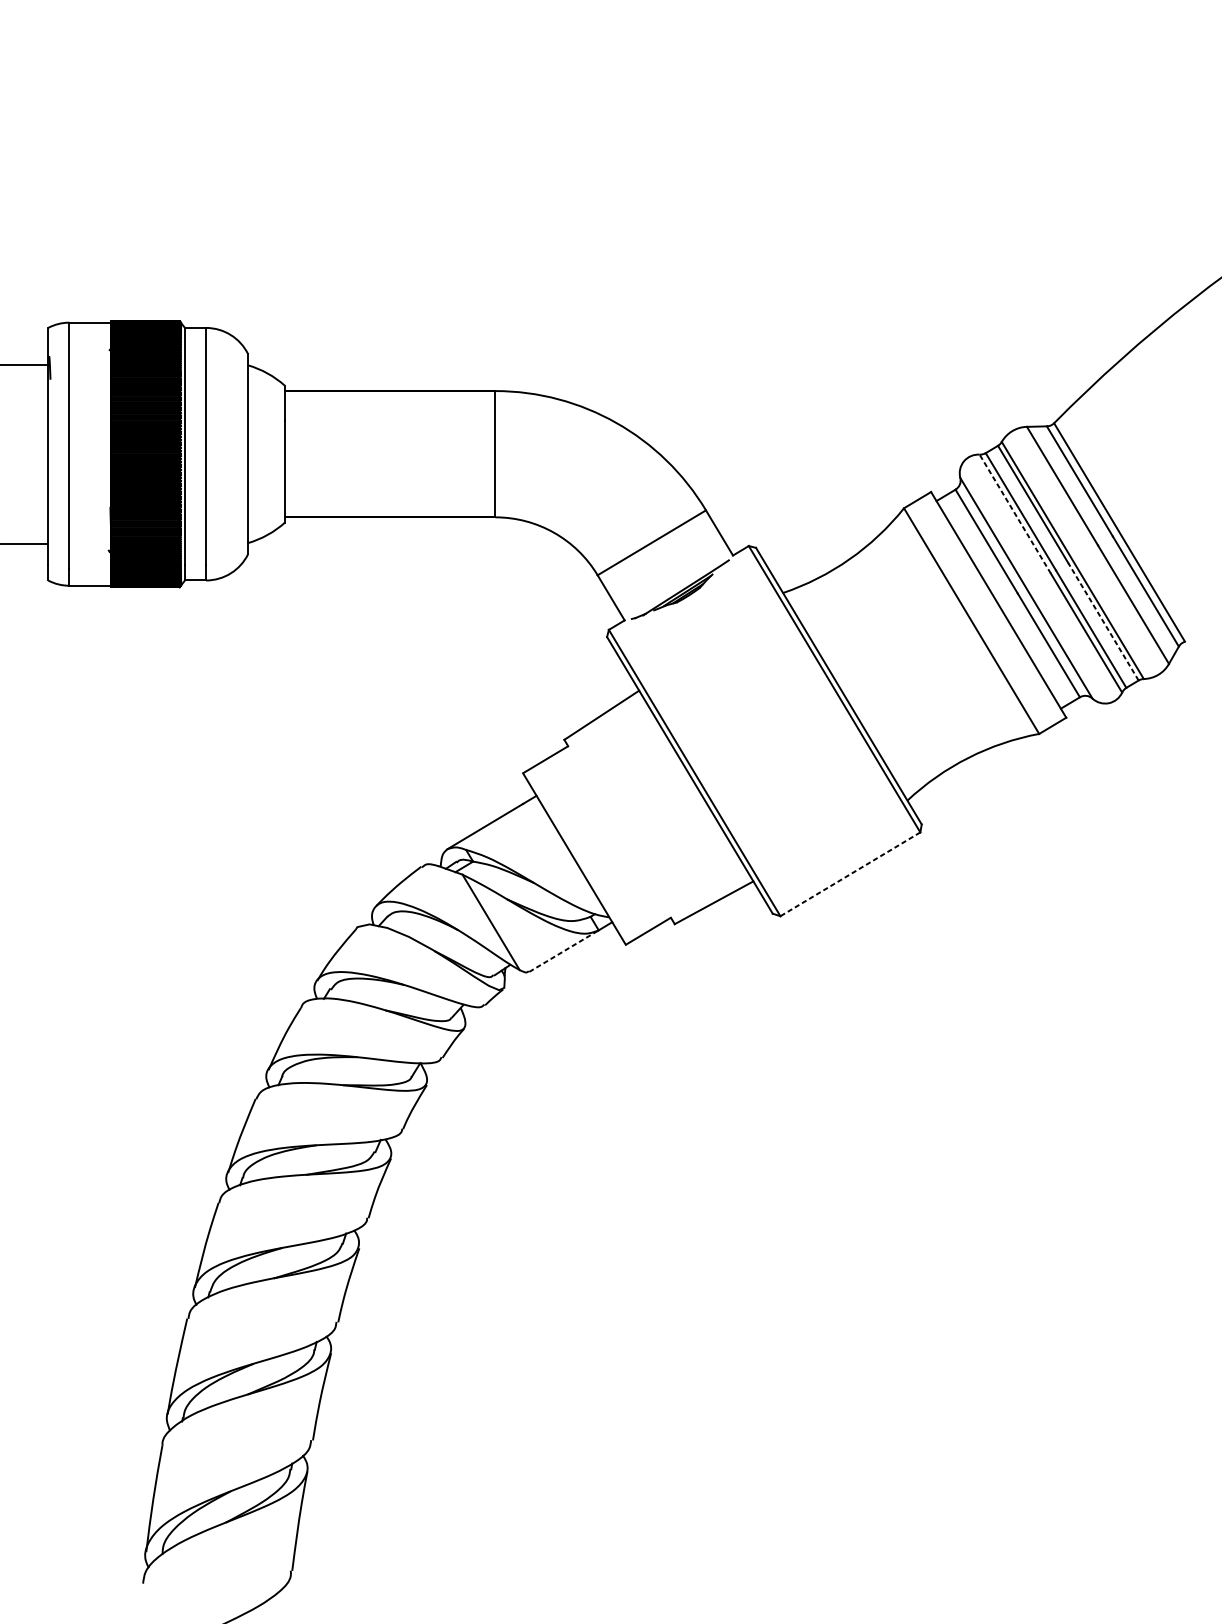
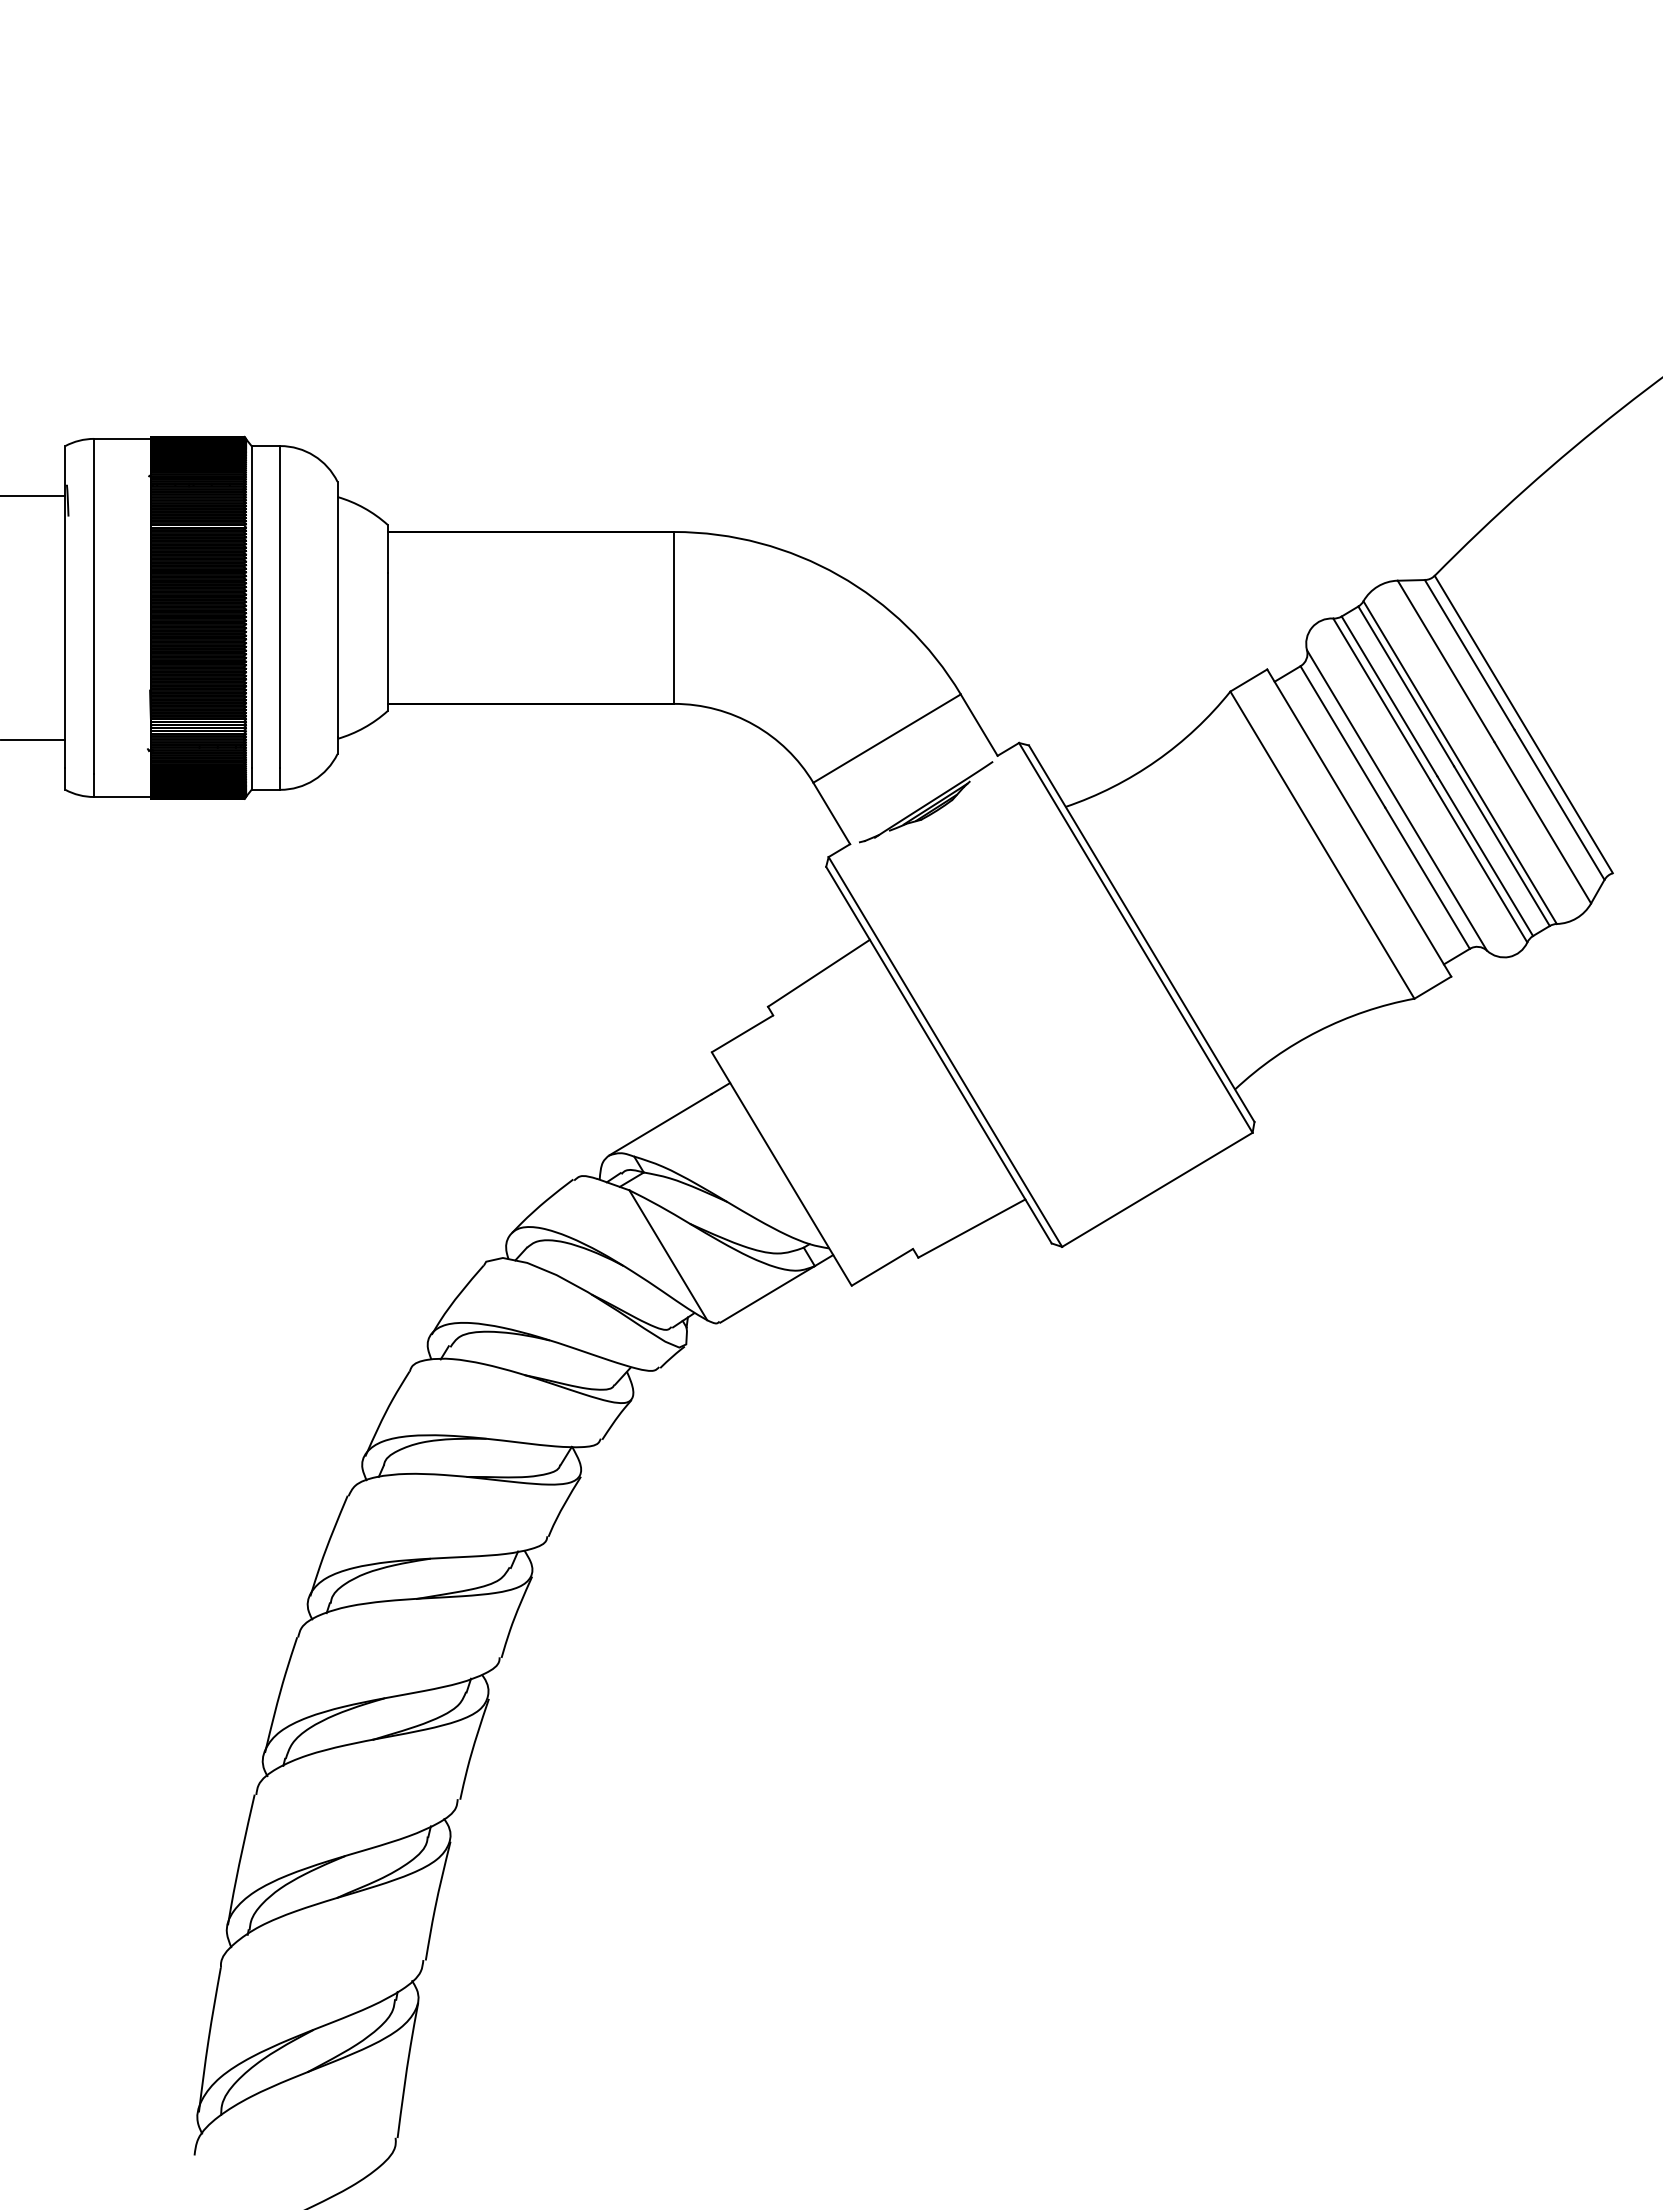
line: (1015, 514) -> (1381, 699), dashed -> solid
line: (1103, 621) -> (1501, 845), dashed -> solid
line: (849, 874) -> (1156, 1190), dashed -> solid
line: (563, 951) -> (767, 1294), dashed -> solid

